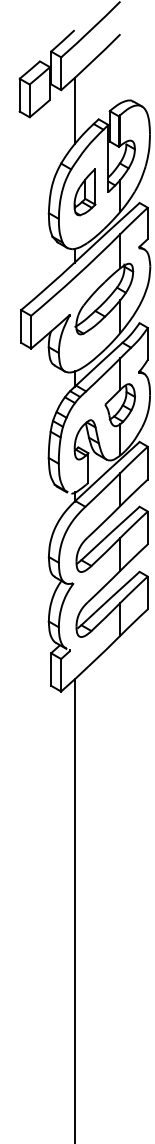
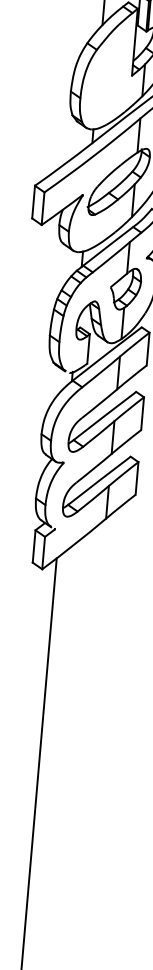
part: (84, 192) -> (108, 74), removed

